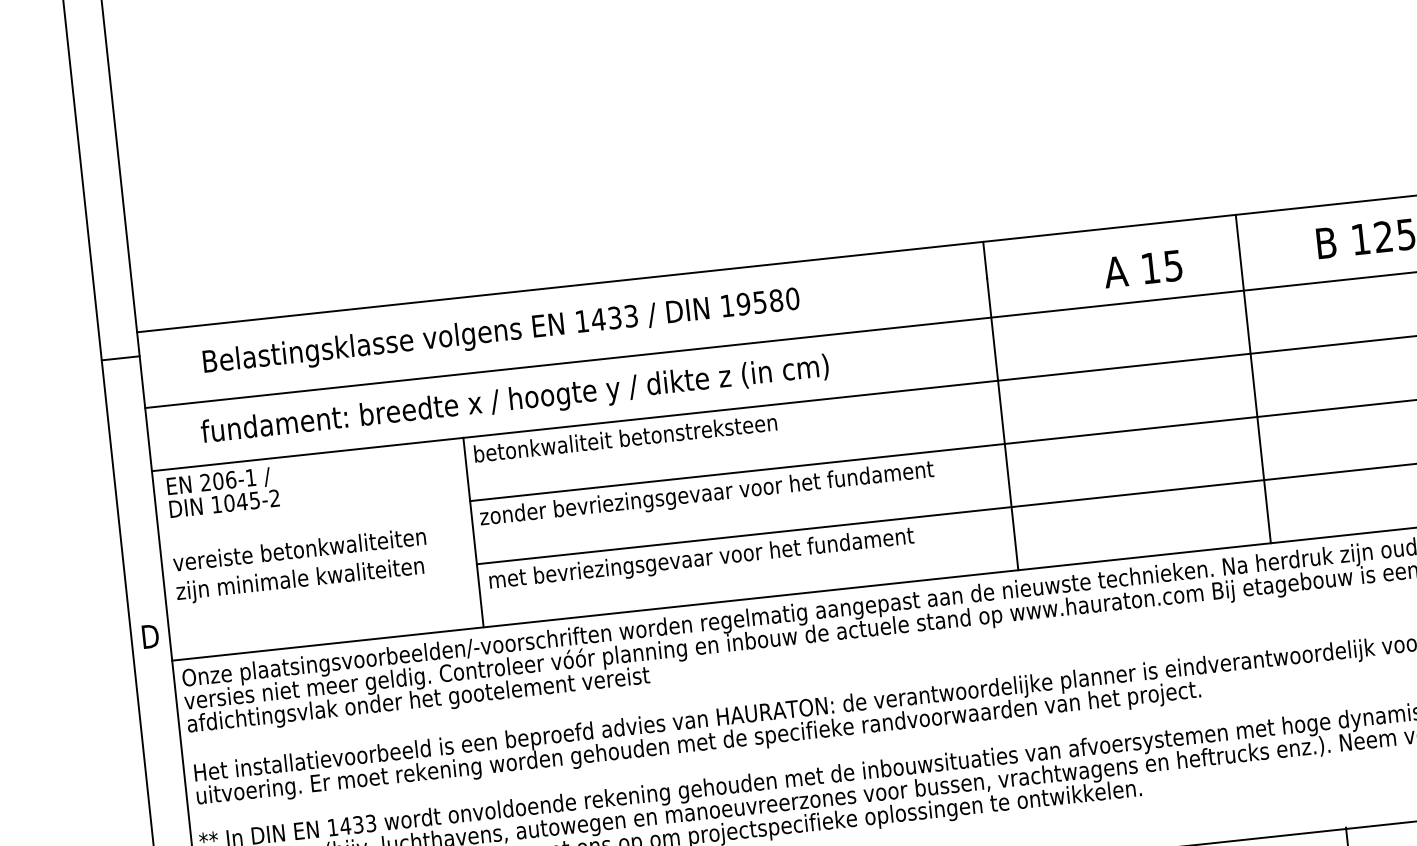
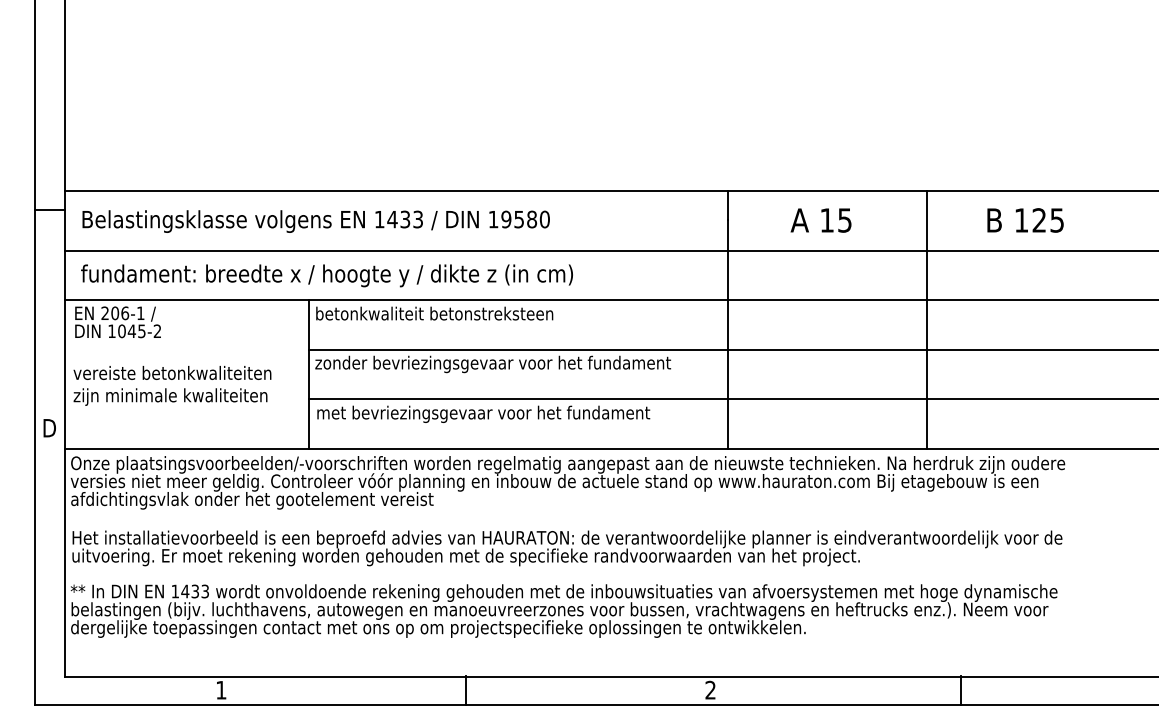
text: (1142, 269) -> (820, 220), moved
text: (500, 332) -> (315, 221), moved
text: (514, 400) -> (326, 275), moved

